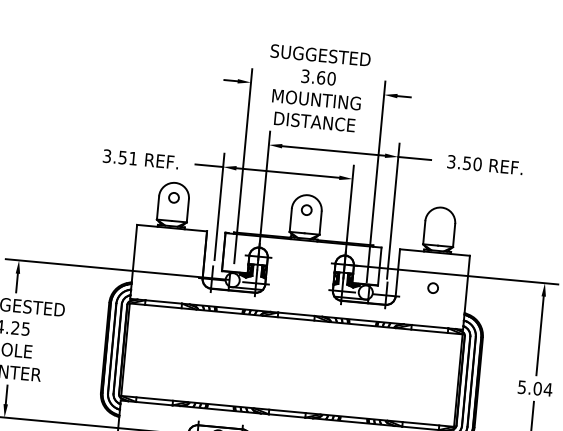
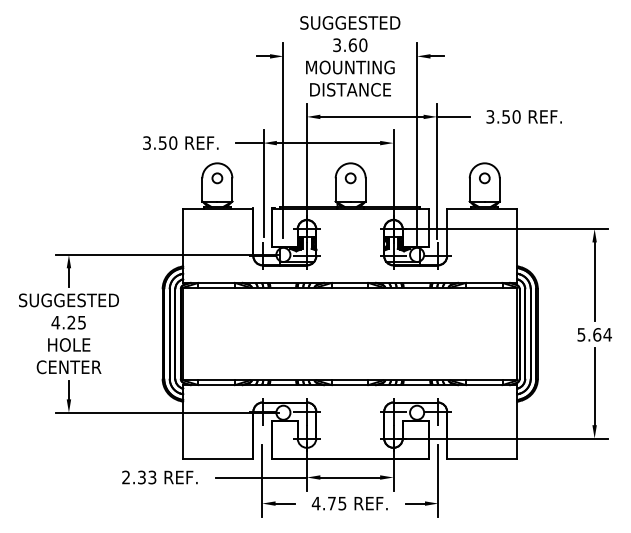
text: (133, 158) -> (173, 142), 3.51 -> 3.50
circle: (432, 288) -> (484, 178), moved
text: (538, 388) -> (597, 334), 5.04 -> 5.64

